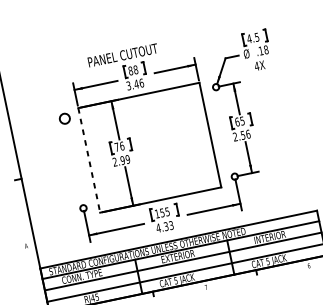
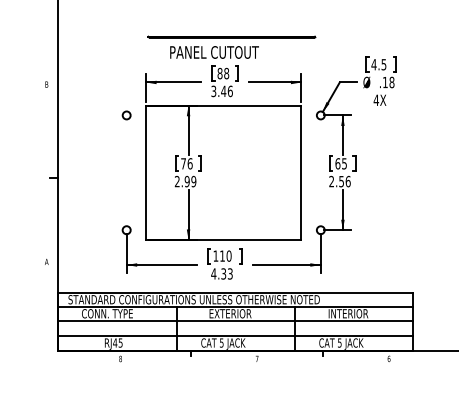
line: (133, 40) -> (231, 36), added
circle: (64, 118) -> (126, 115), size x0.62
line: (89, 160) -> (146, 173), dashed -> solid
text: (164, 211) -> (225, 255), 155 -> 110

